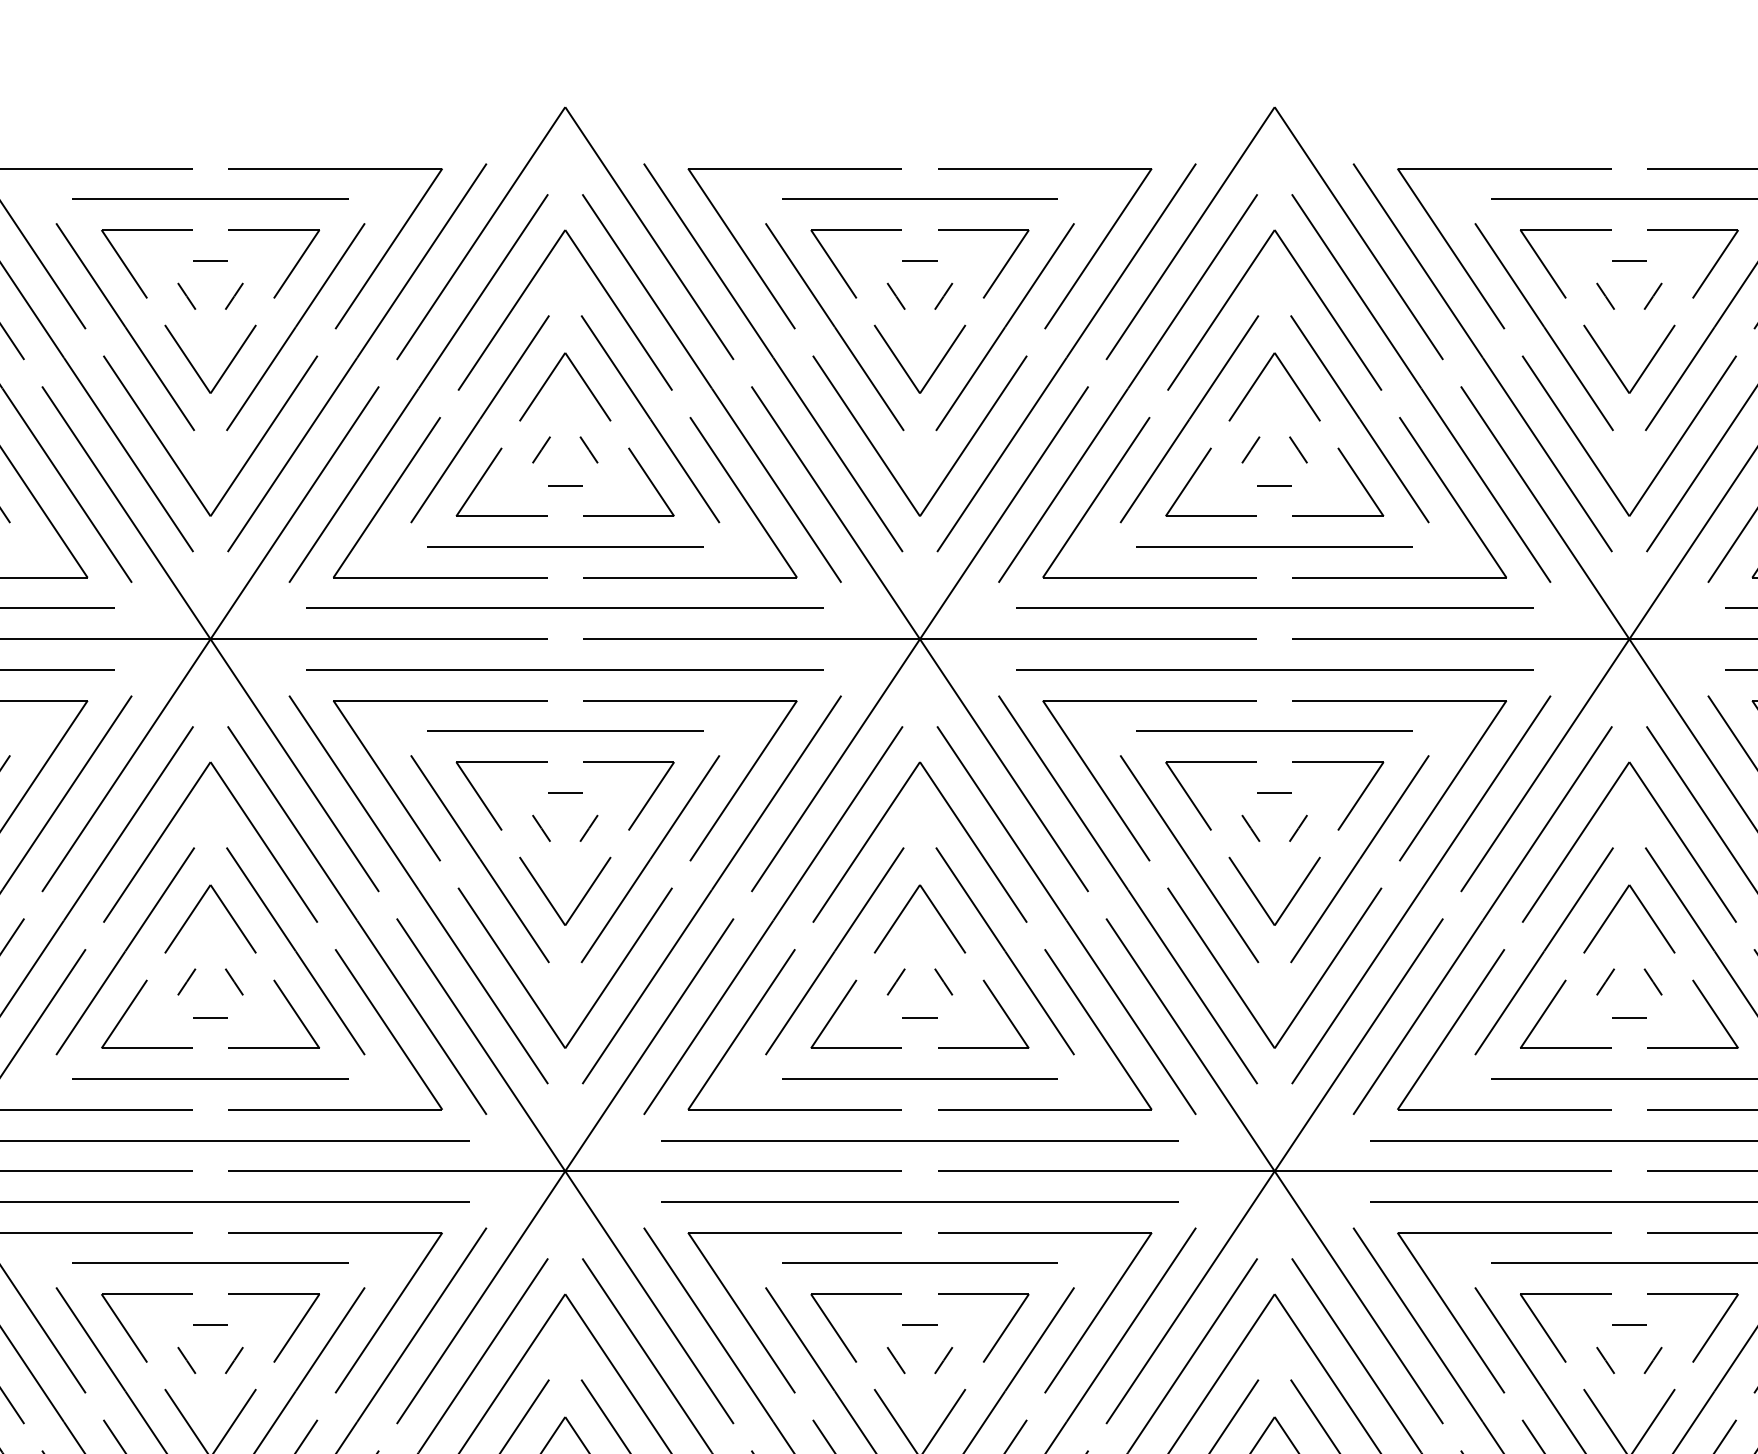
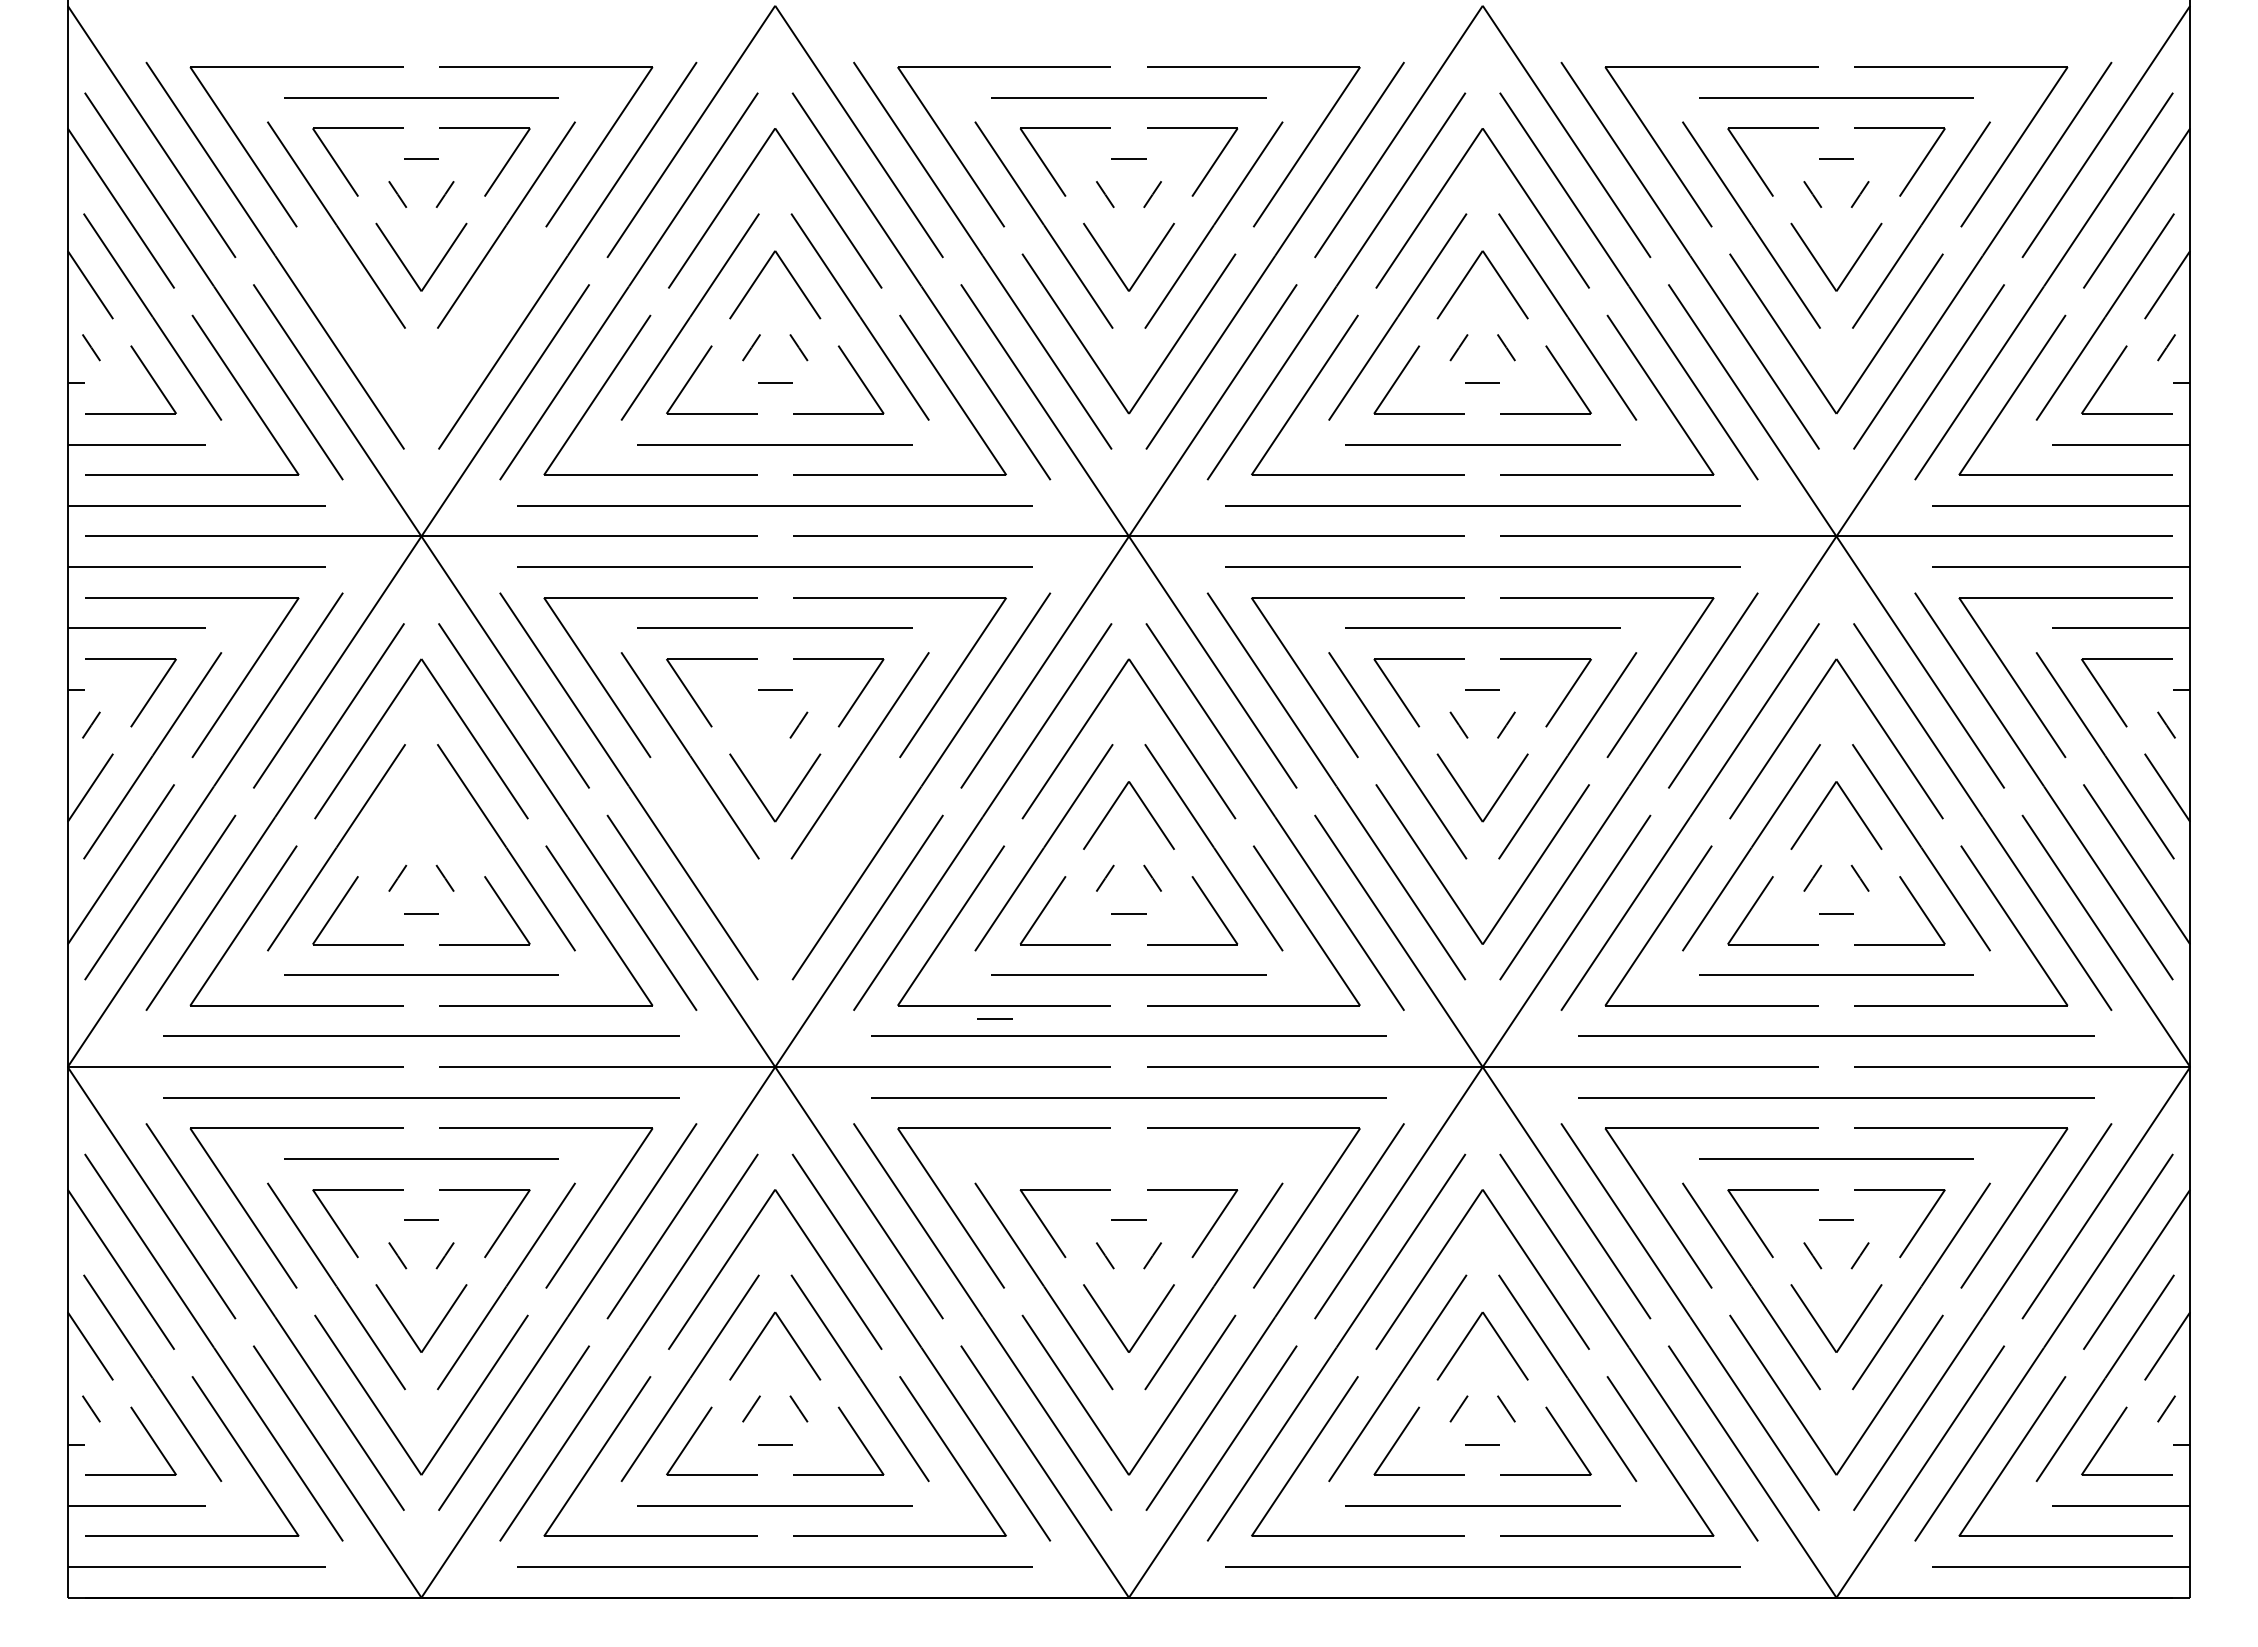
part: (246, 459) -> (457, 357), removed
line: (541, 827) -> (751, 724), removed
part: (196, 907) -> (407, 804), removed
part: (600, 993) -> (810, 889), removed
line: (785, 1122) -> (994, 1018), added
line: (919, 1262) -> (1128, 1158), removed

